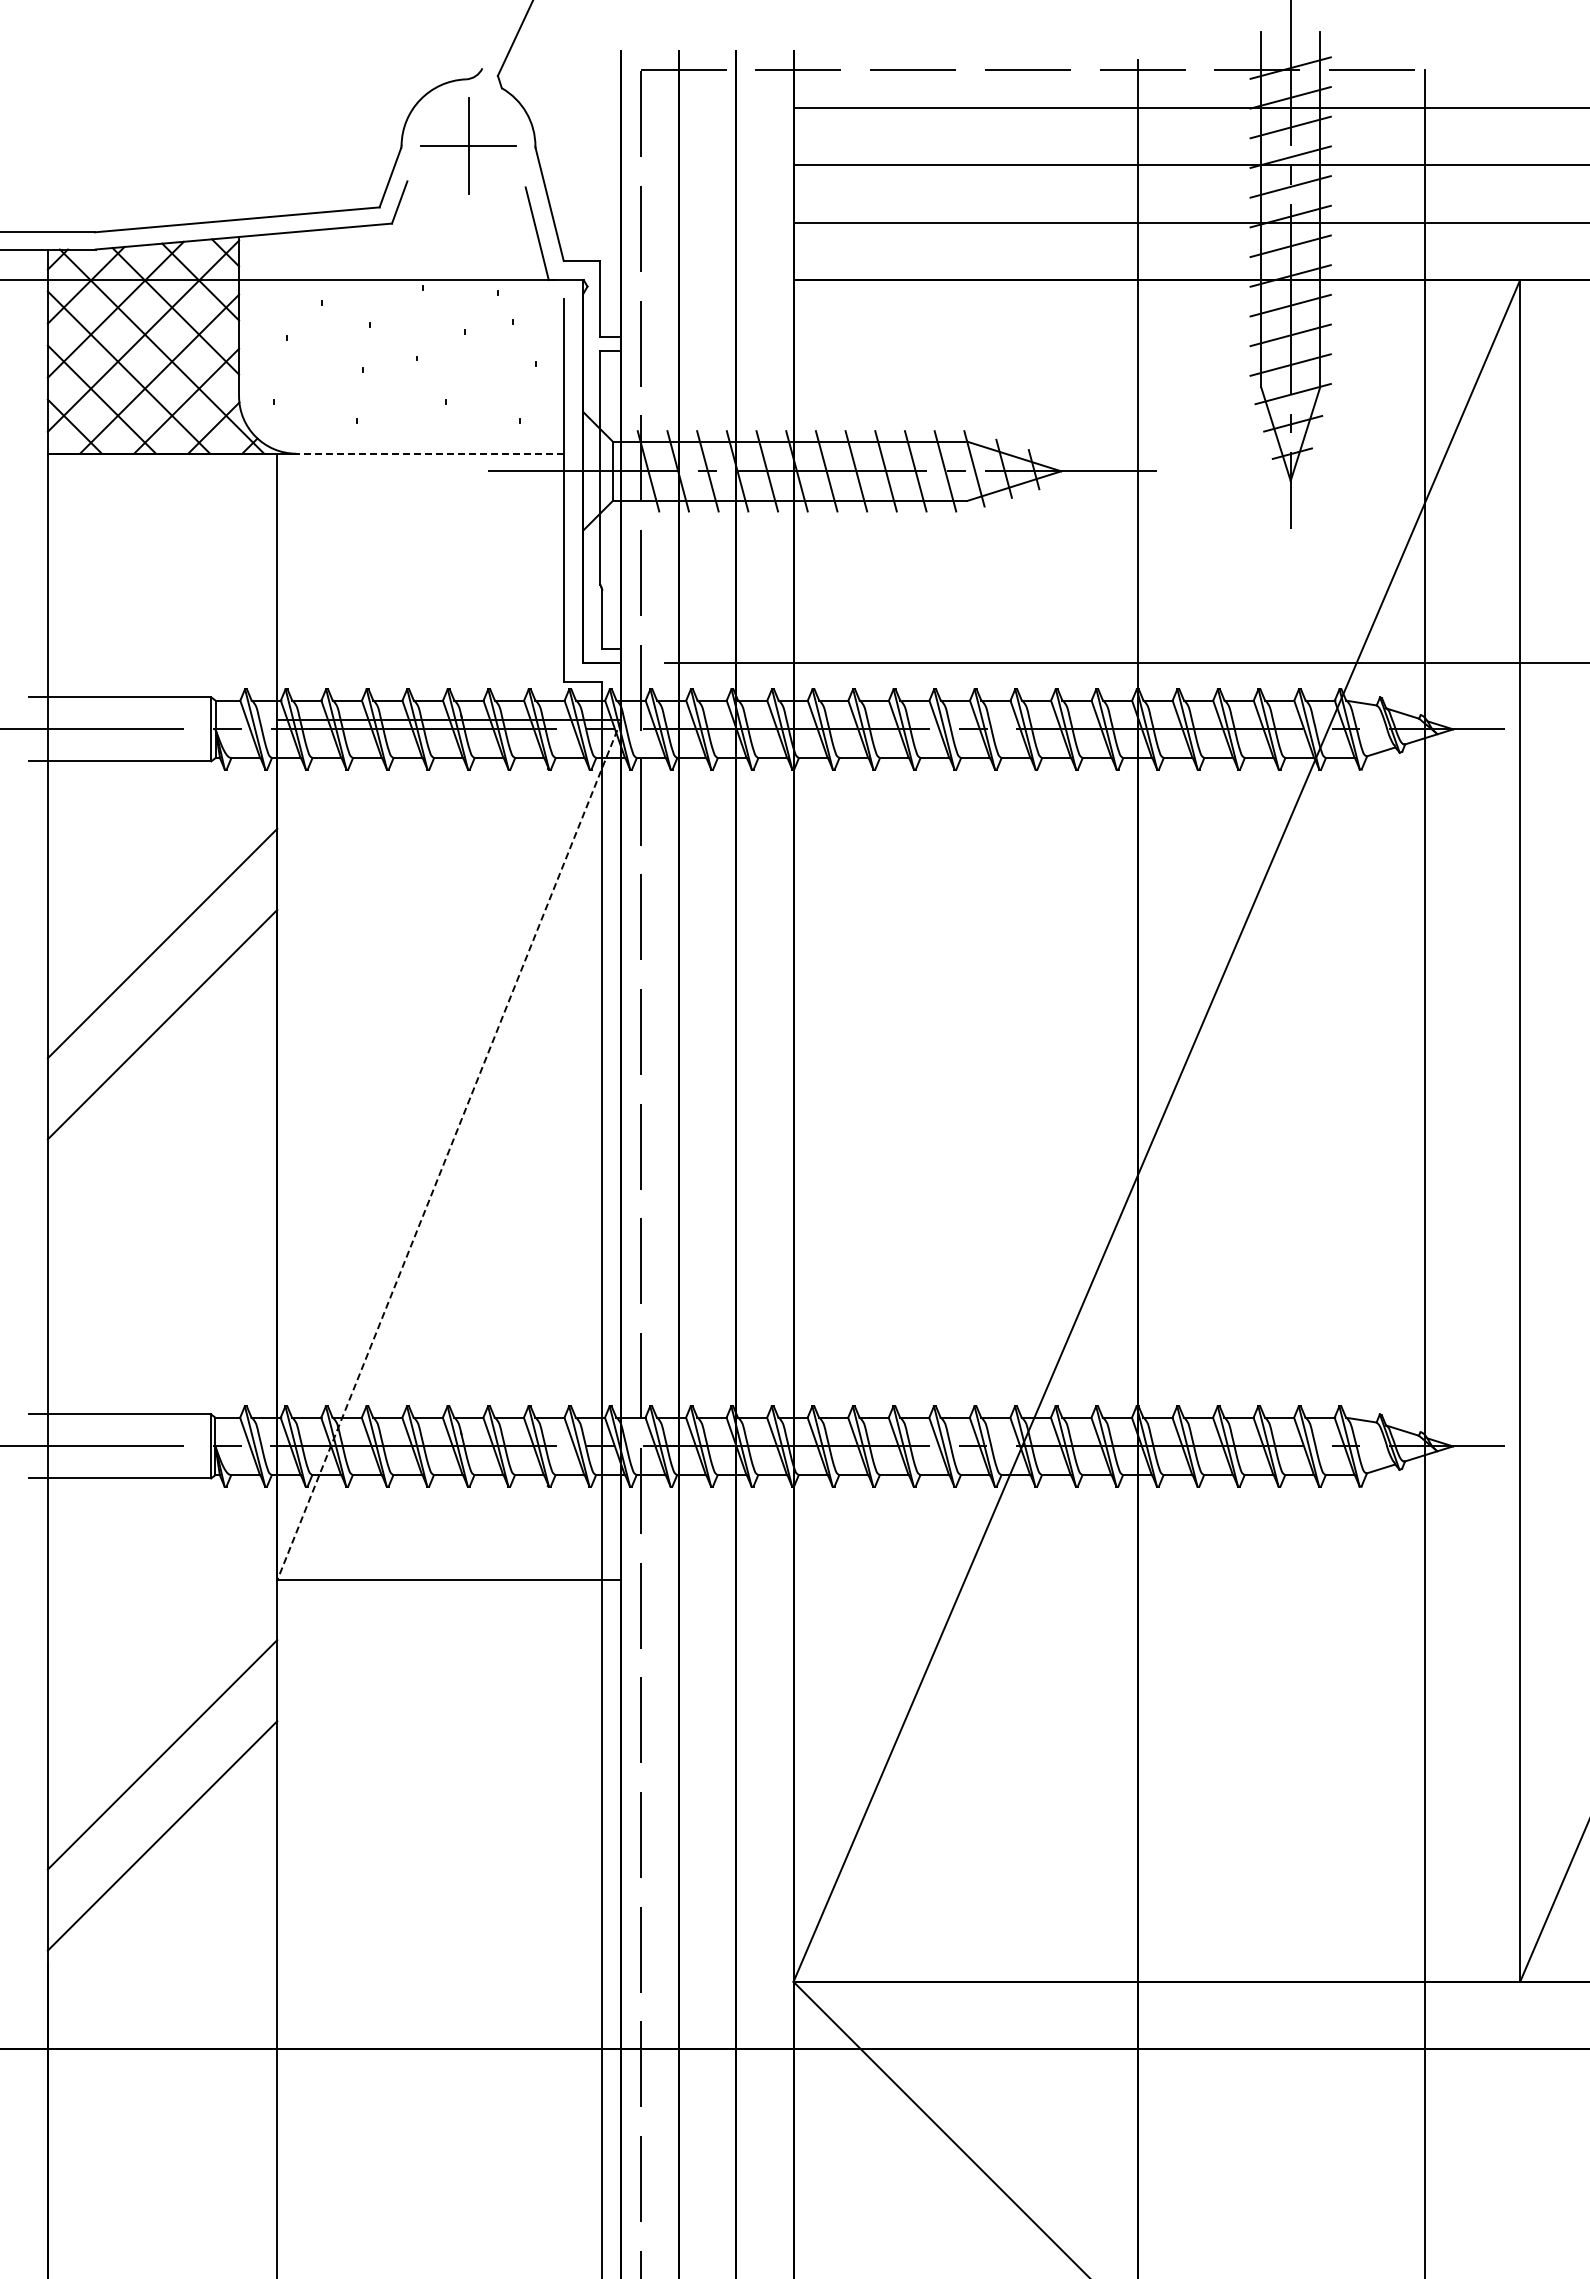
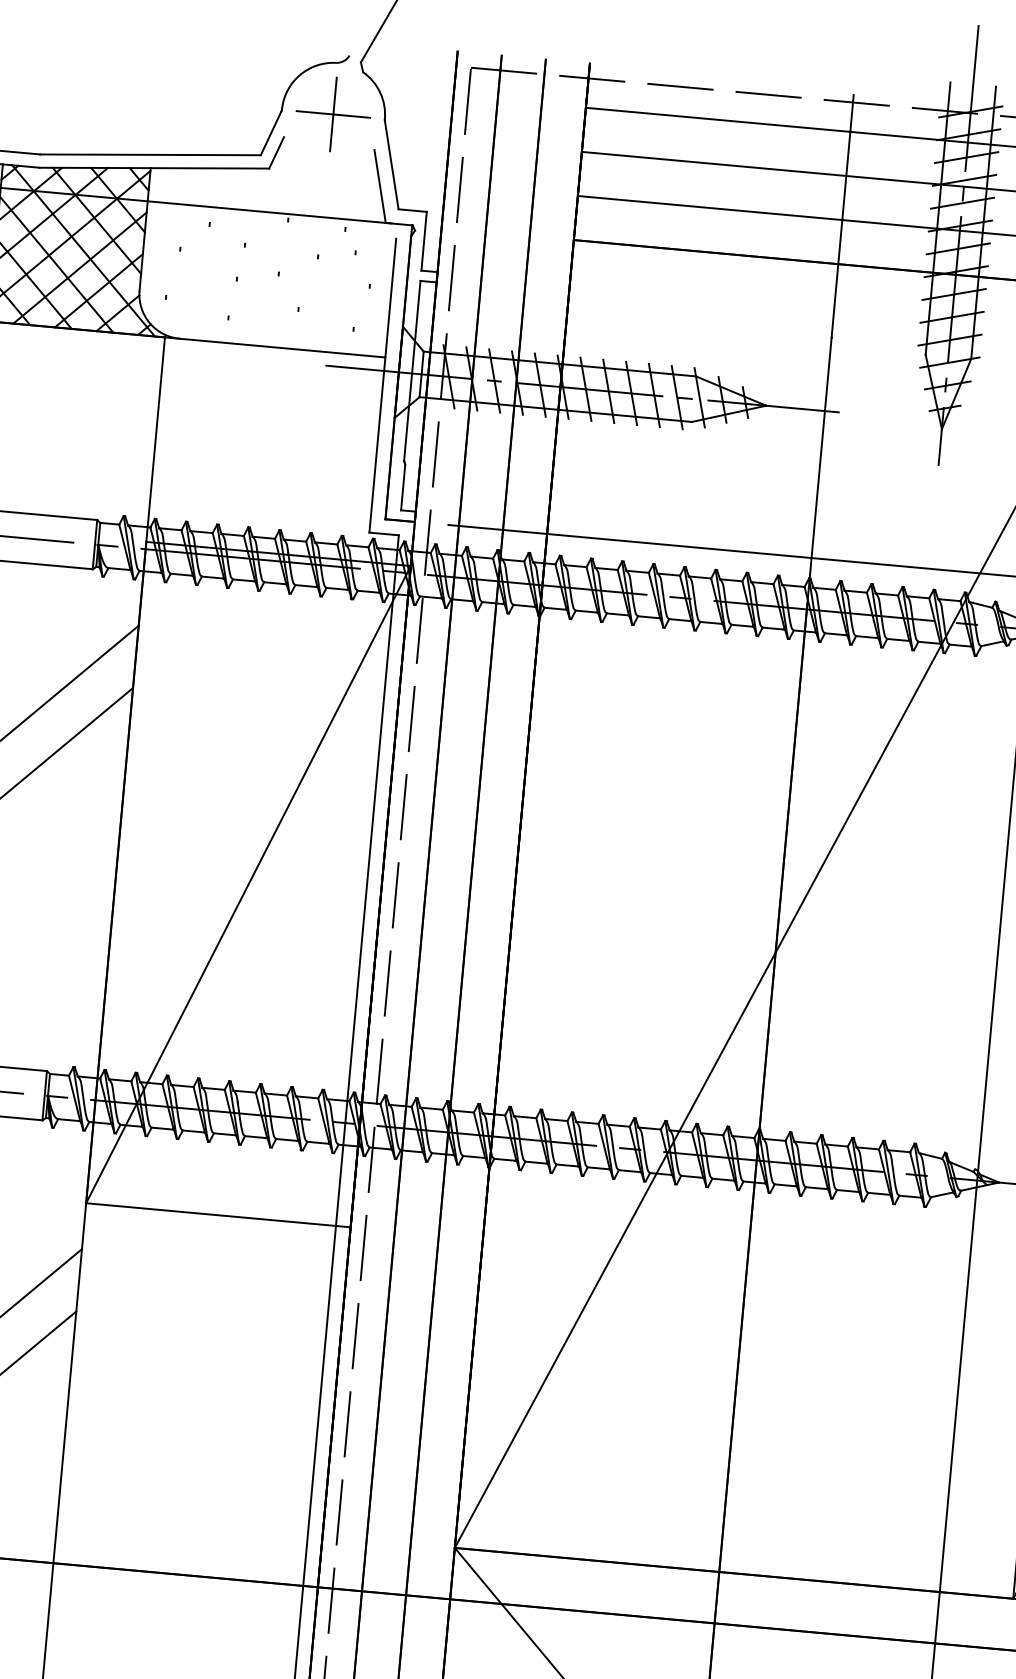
line: (430, 453) -> (282, 347), dashed -> solid
line: (449, 1150) -> (248, 884), dashed -> solid

